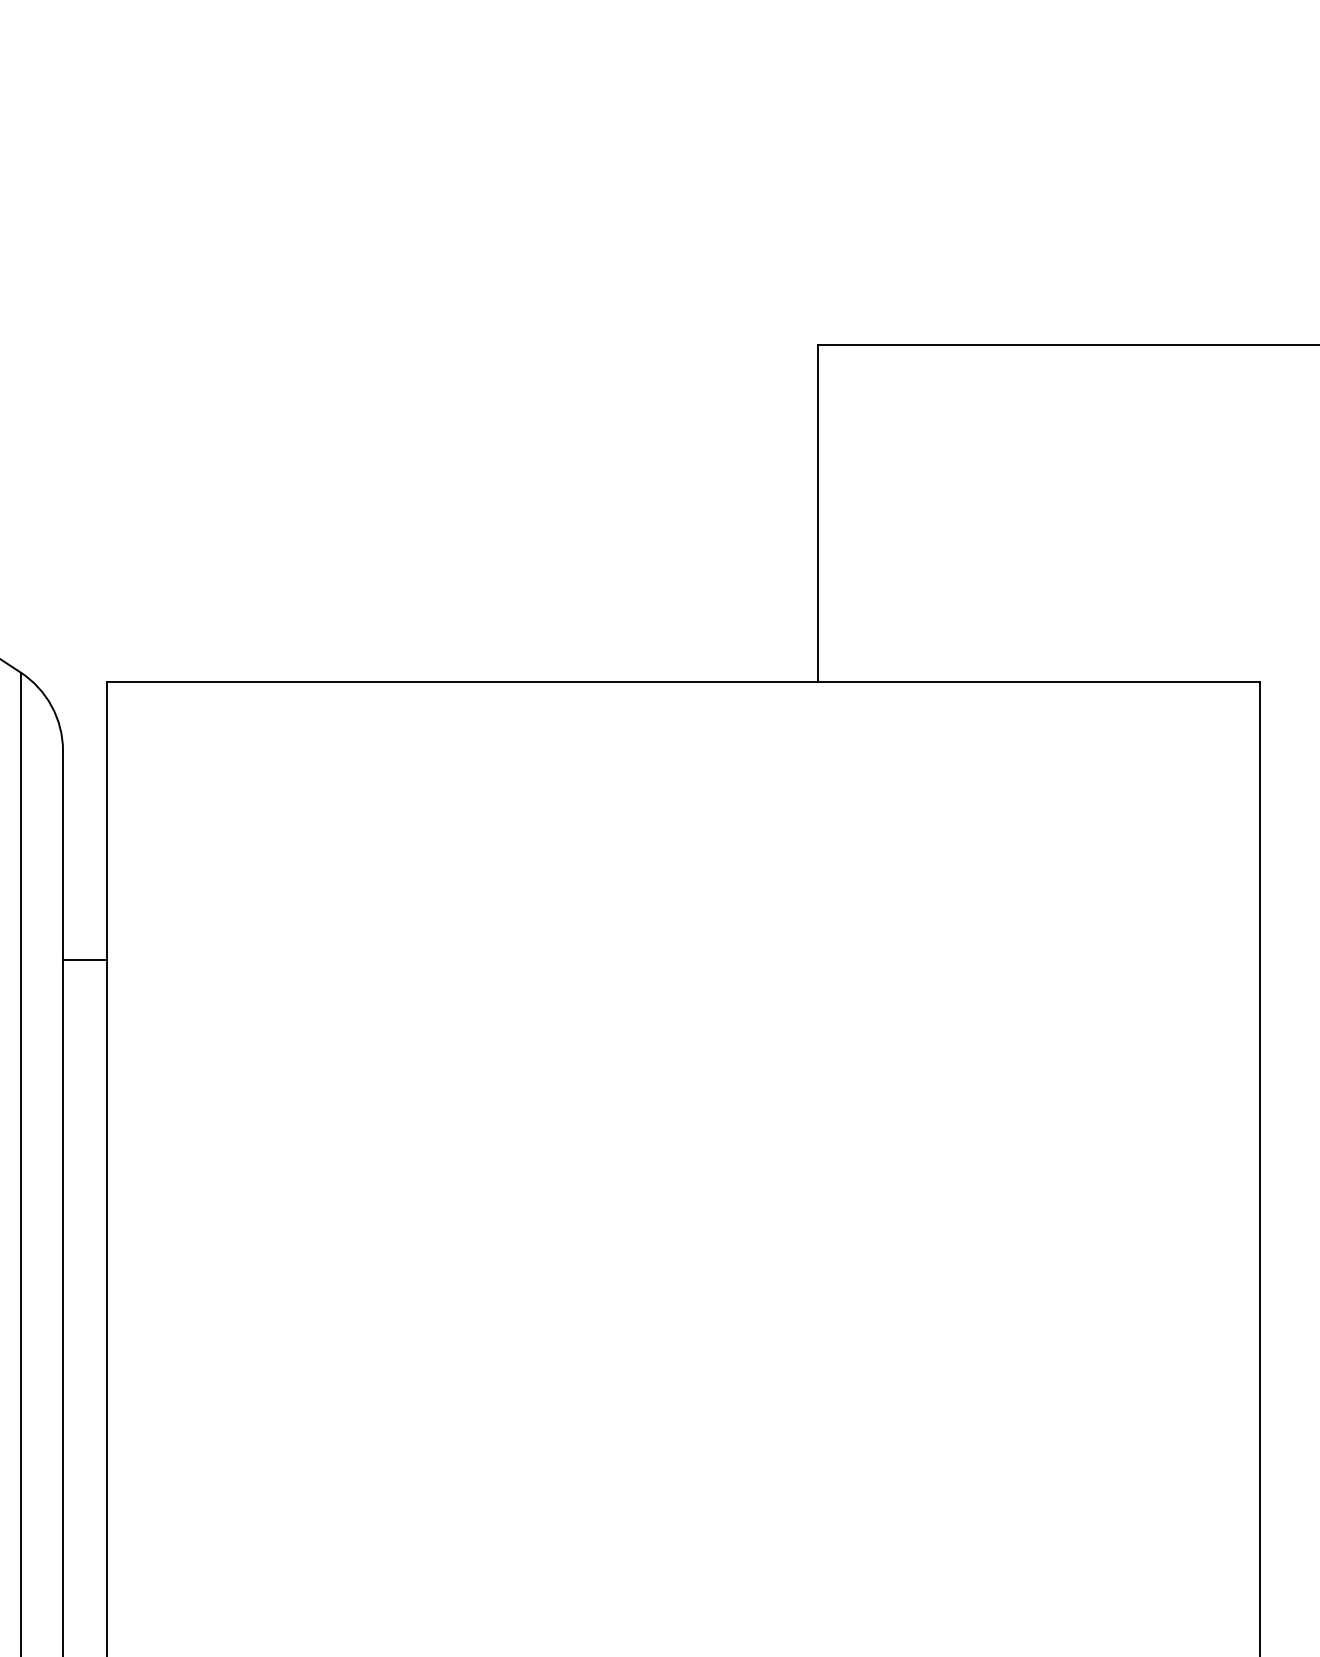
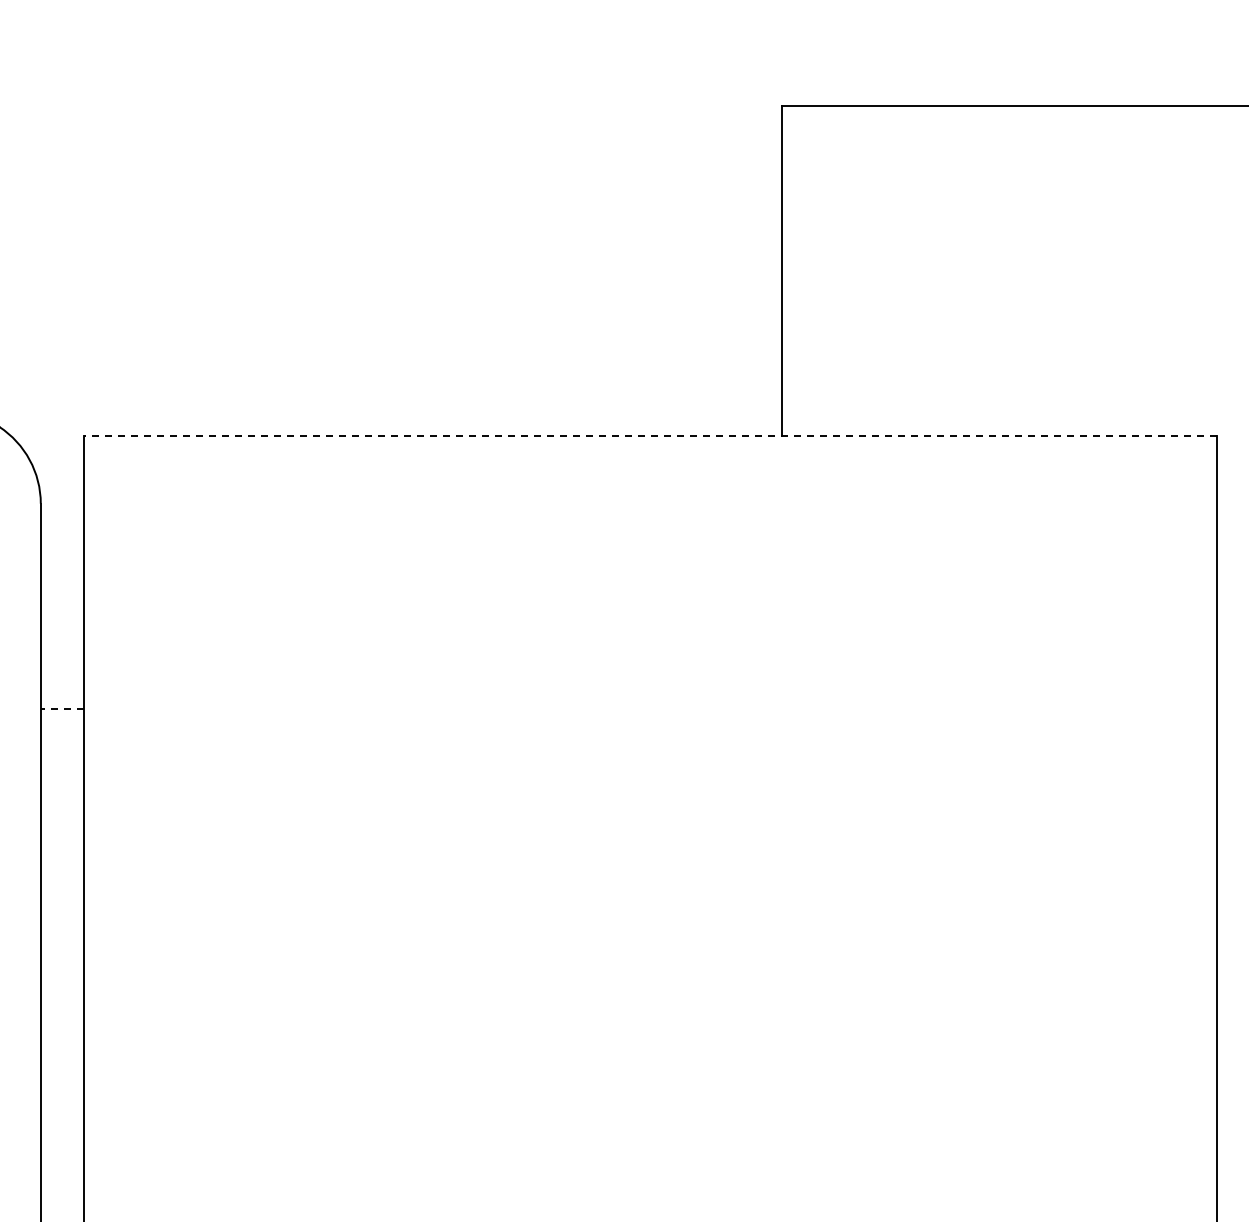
line: (683, 682) -> (650, 436), solid -> dashed
line: (84, 959) -> (61, 708), solid -> dashed

